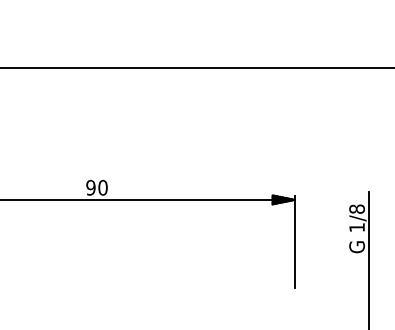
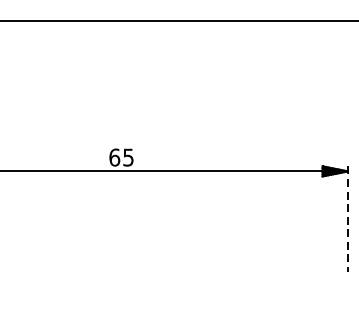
text: (96, 187) -> (121, 157), 90 -> 65
line: (294, 242) -> (347, 220), solid -> dashed

